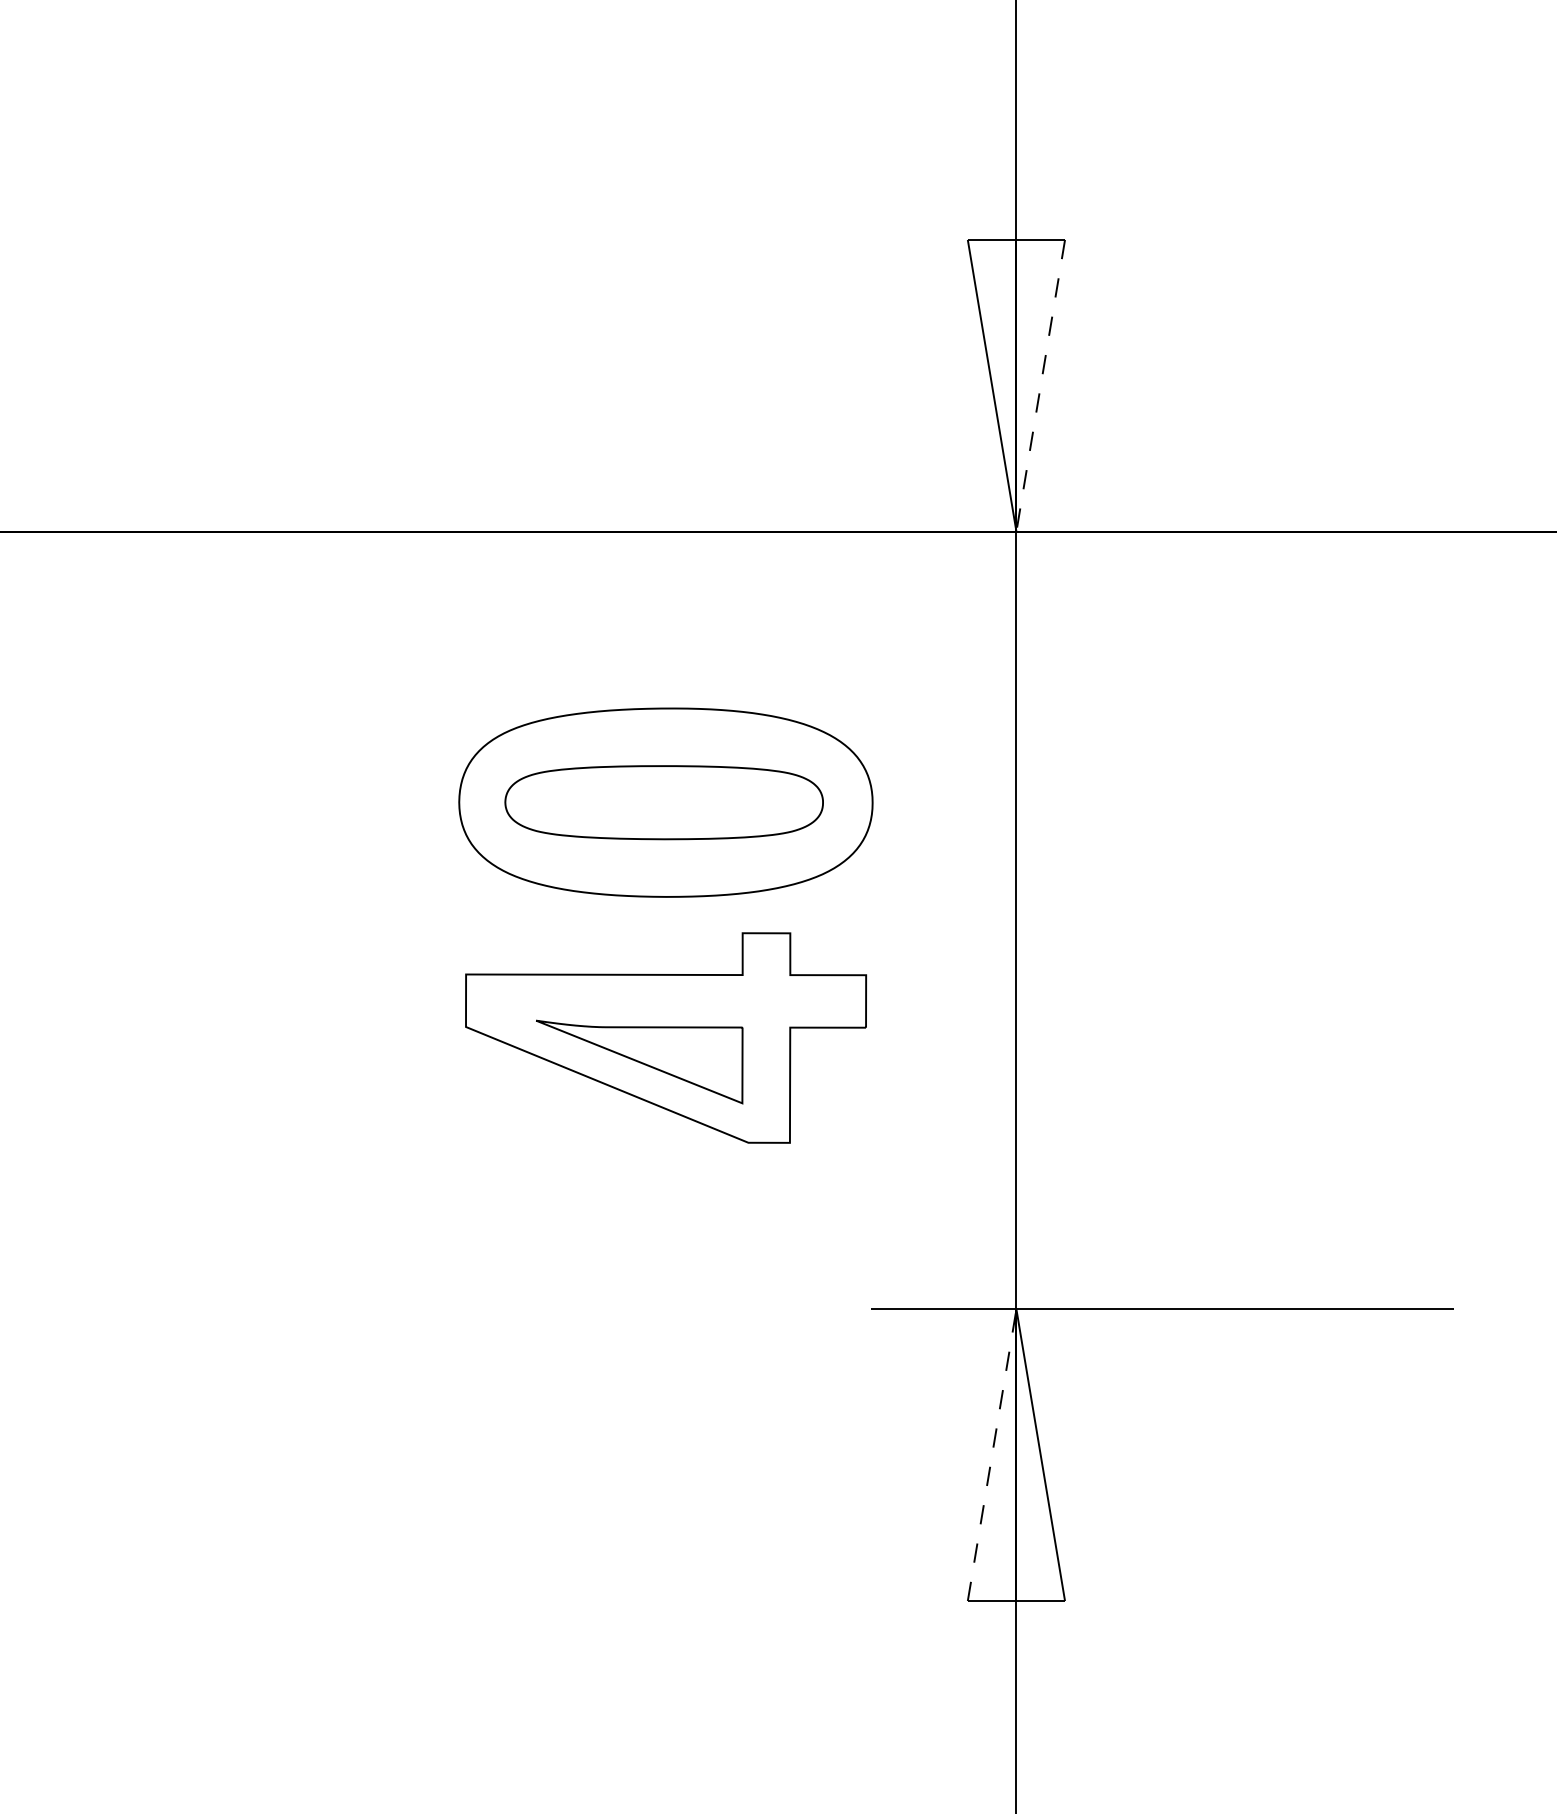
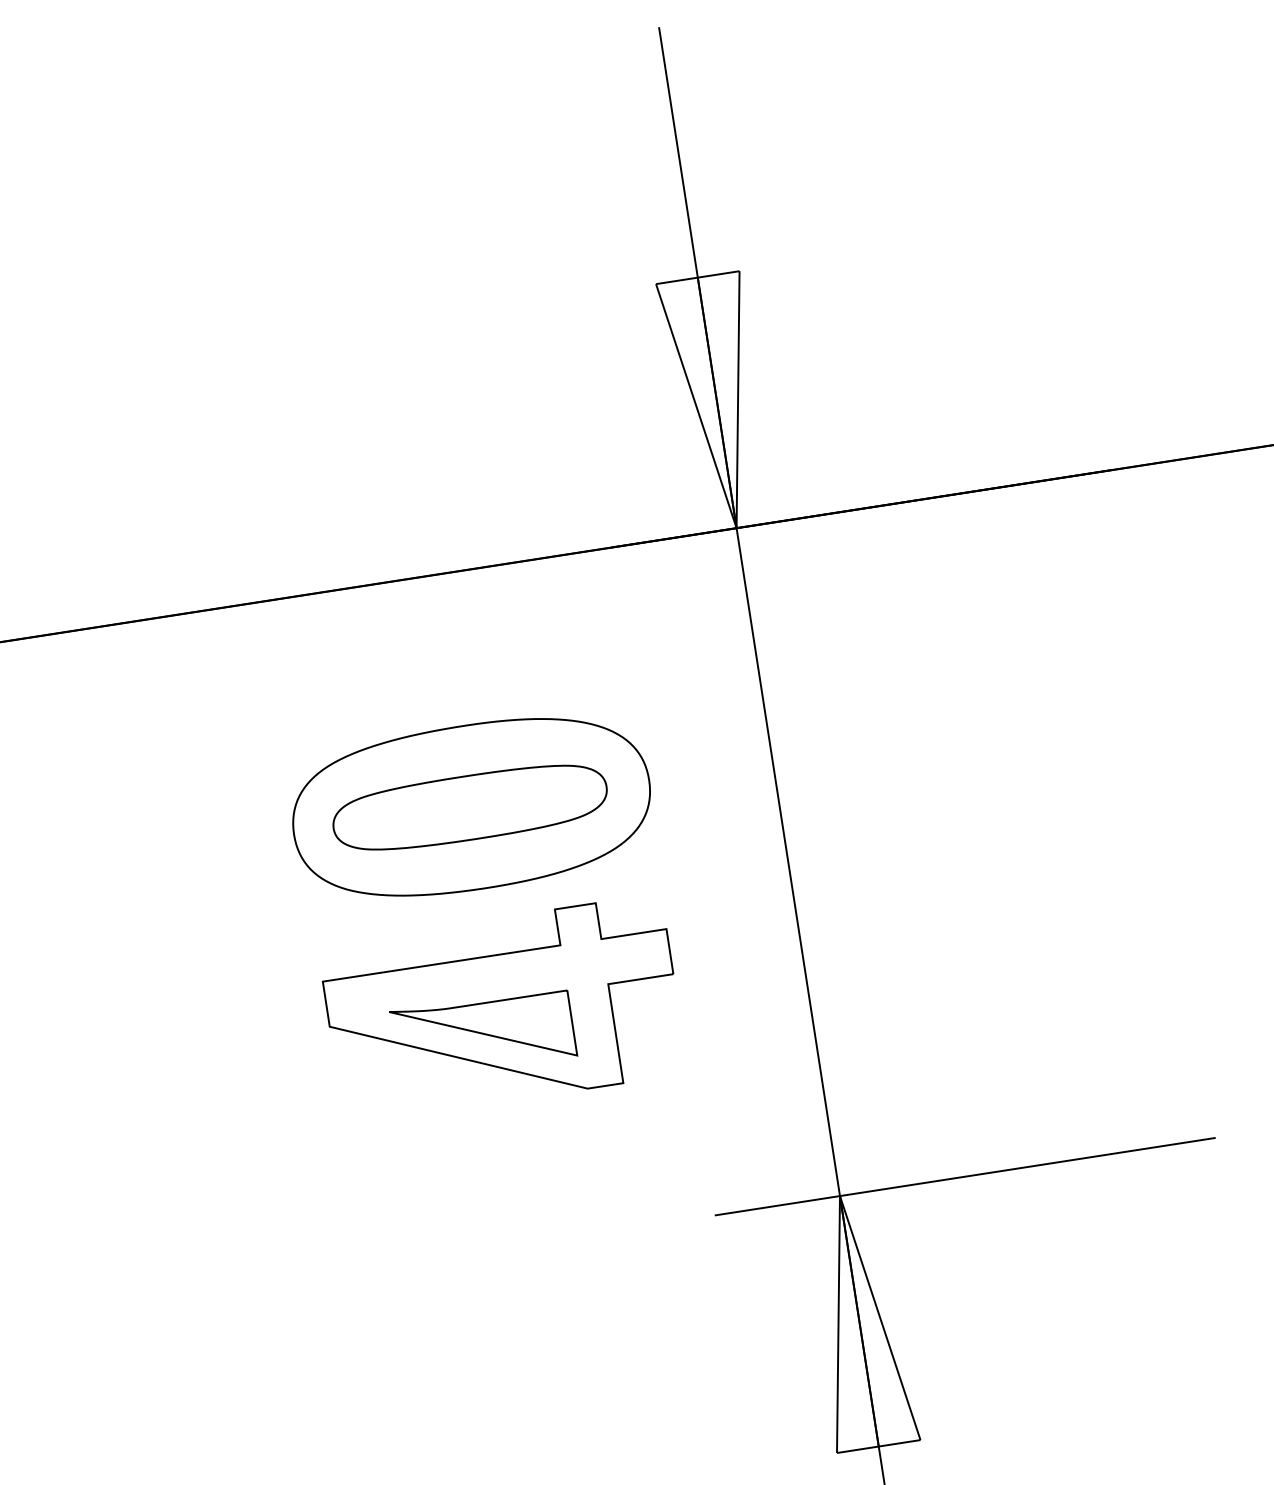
line: (1040, 385) -> (737, 399), dashed -> solid
line: (992, 1455) -> (838, 1324), dashed -> solid

